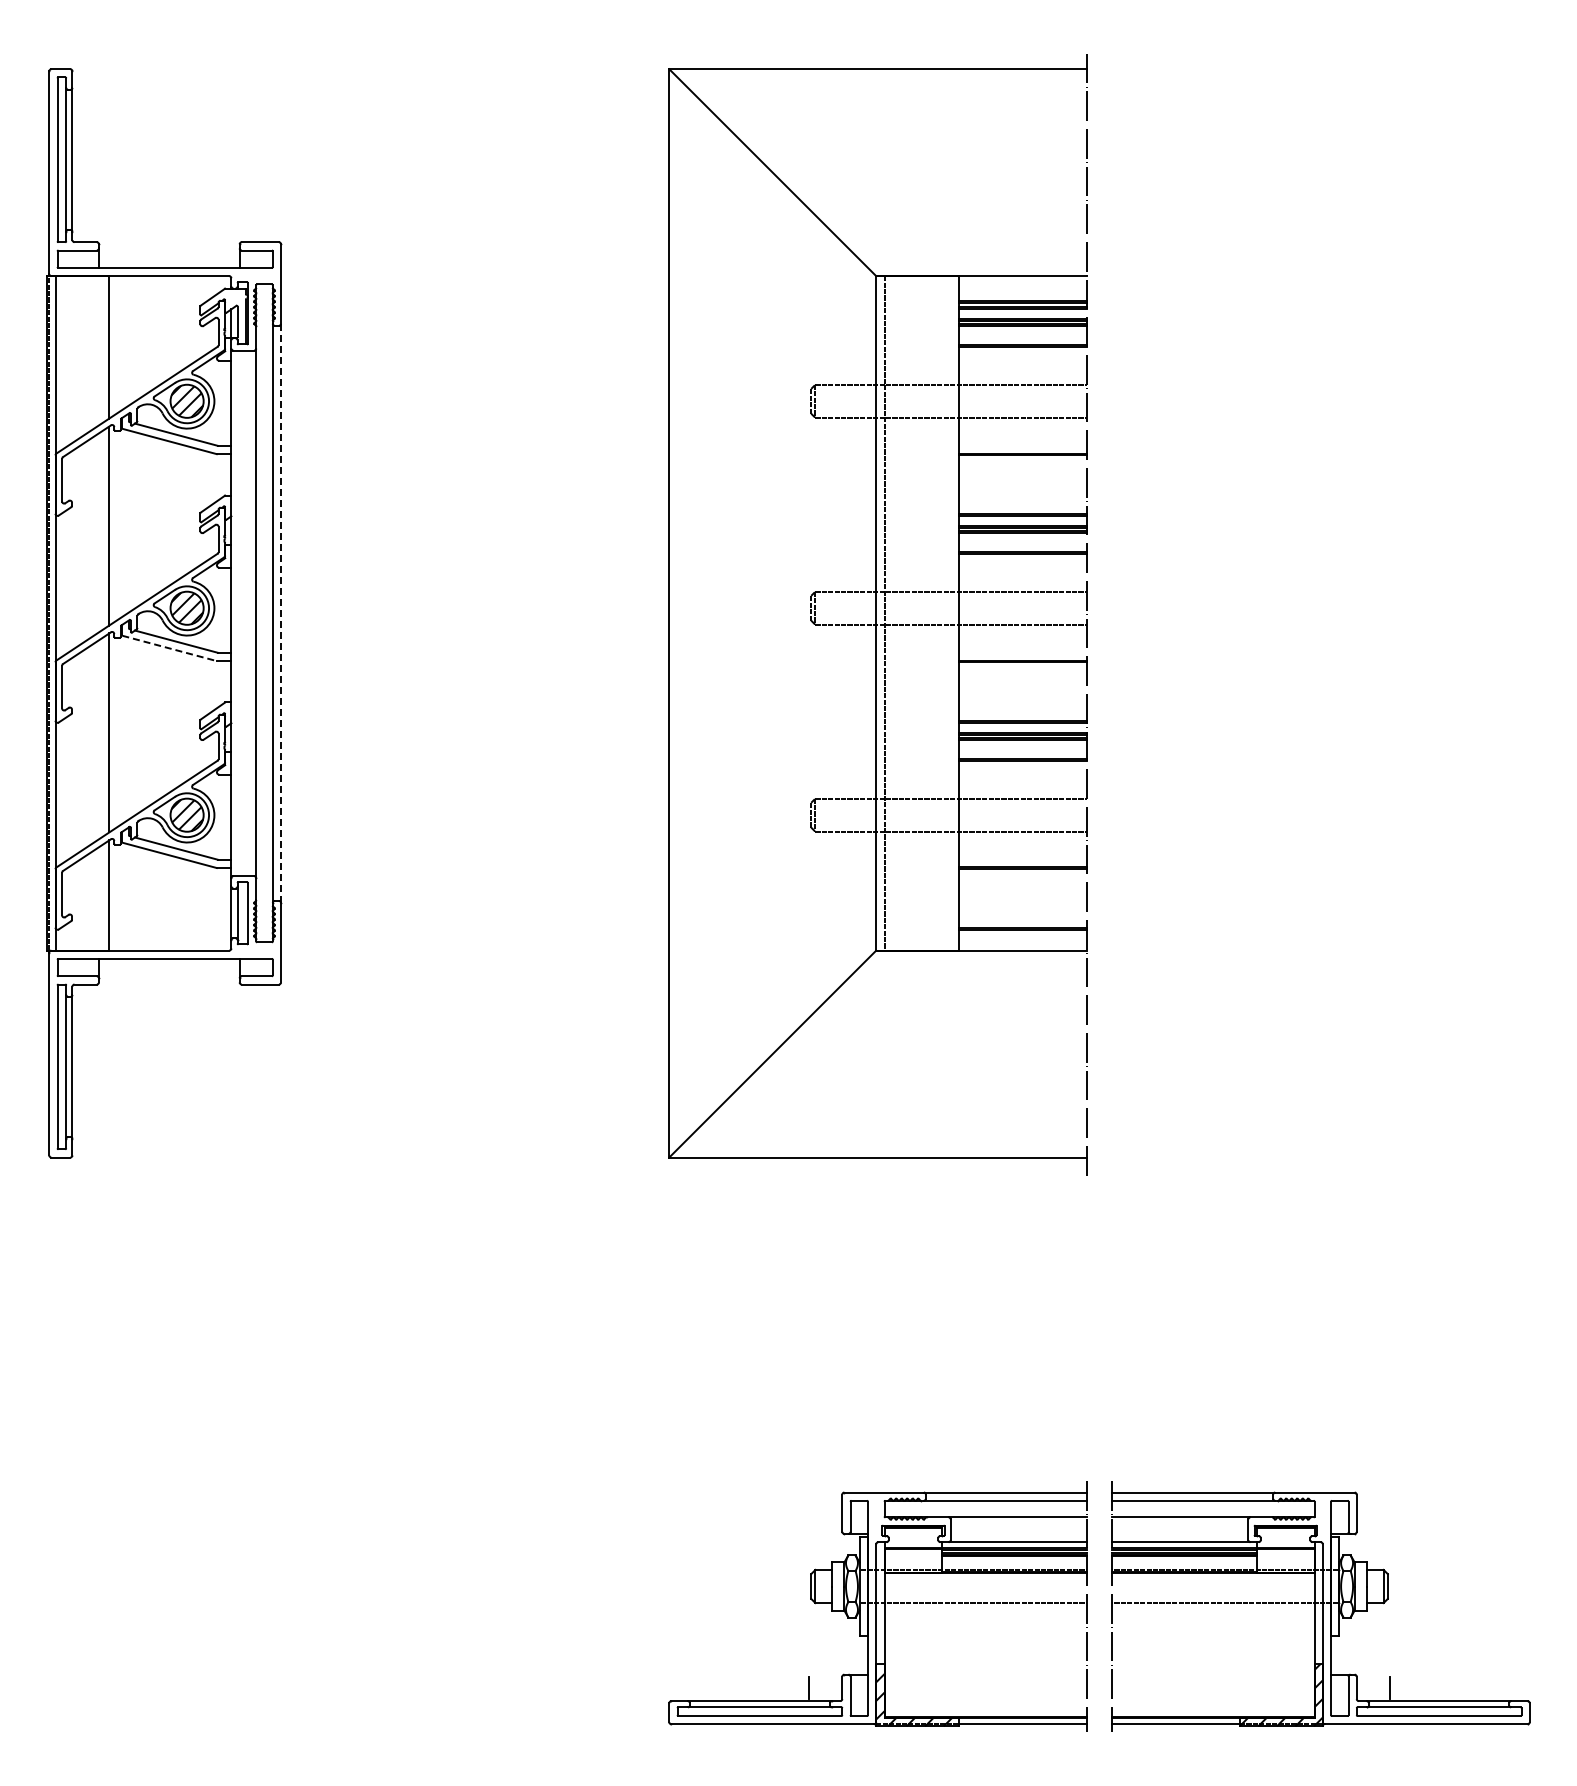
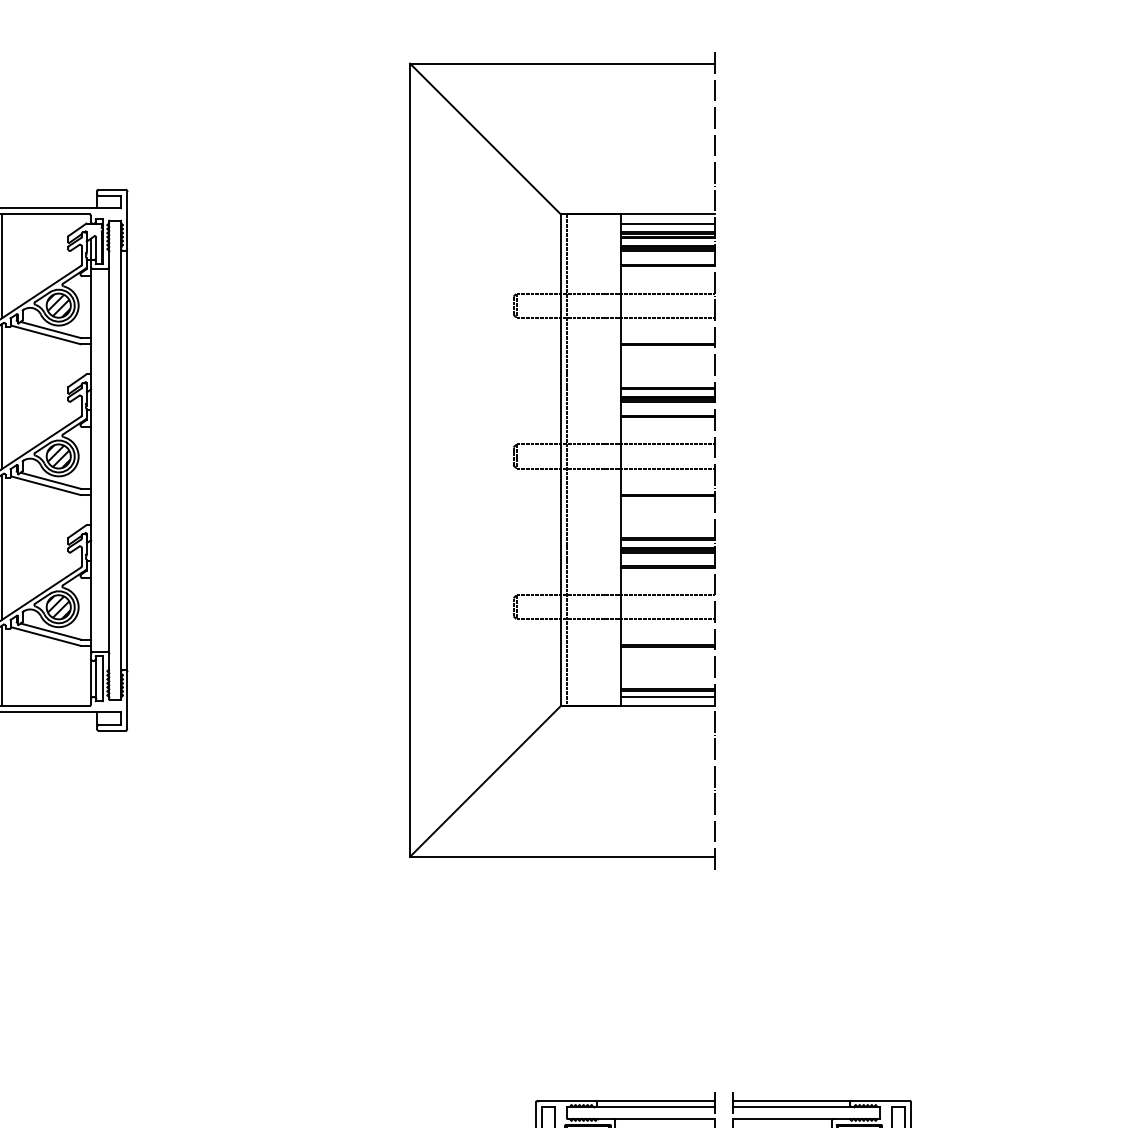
line: (1023, 288) -> (668, 223), added
line: (281, 613) -> (127, 460), dashed -> solid
line: (169, 648) -> (45, 485), dashed -> solid
line: (1023, 938) -> (668, 697), added

